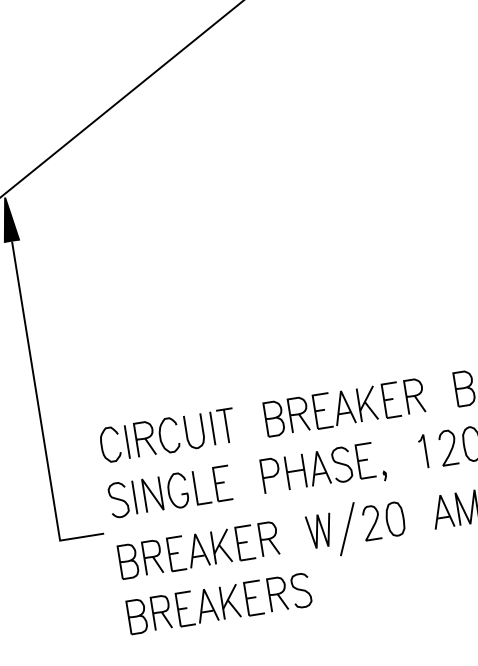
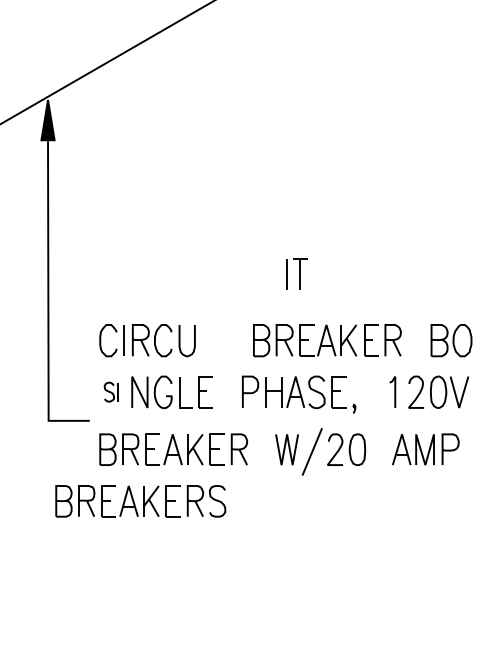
part: (222, 425) -> (296, 273), moved
part: (122, 498) -> (111, 391), size x0.6
part: (219, 603) -> (140, 501), moved

